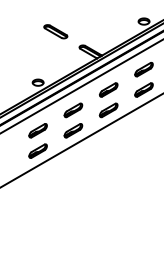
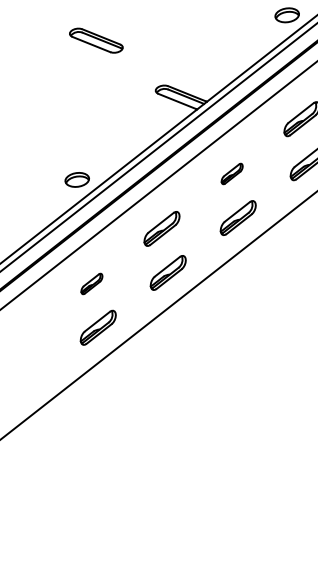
part: (55, 31) -> (95, 40), moved
part: (108, 89) -> (231, 172), size x0.6
part: (37, 130) -> (90, 283), size x0.6

